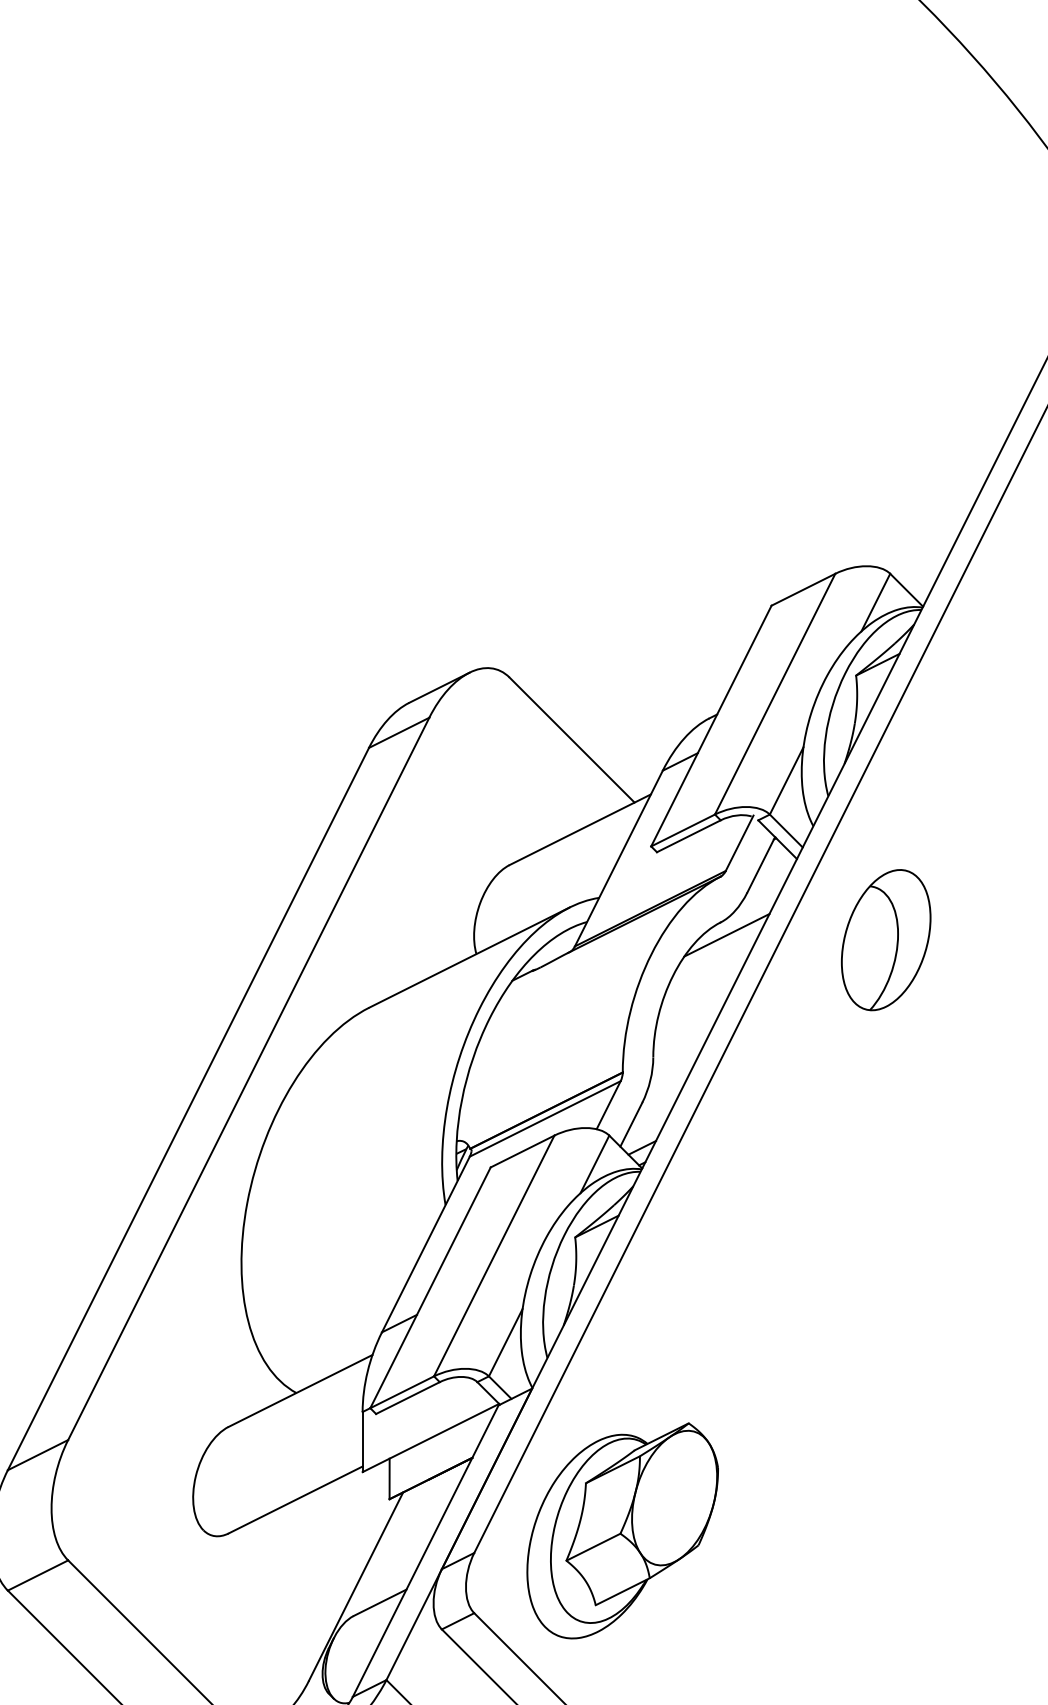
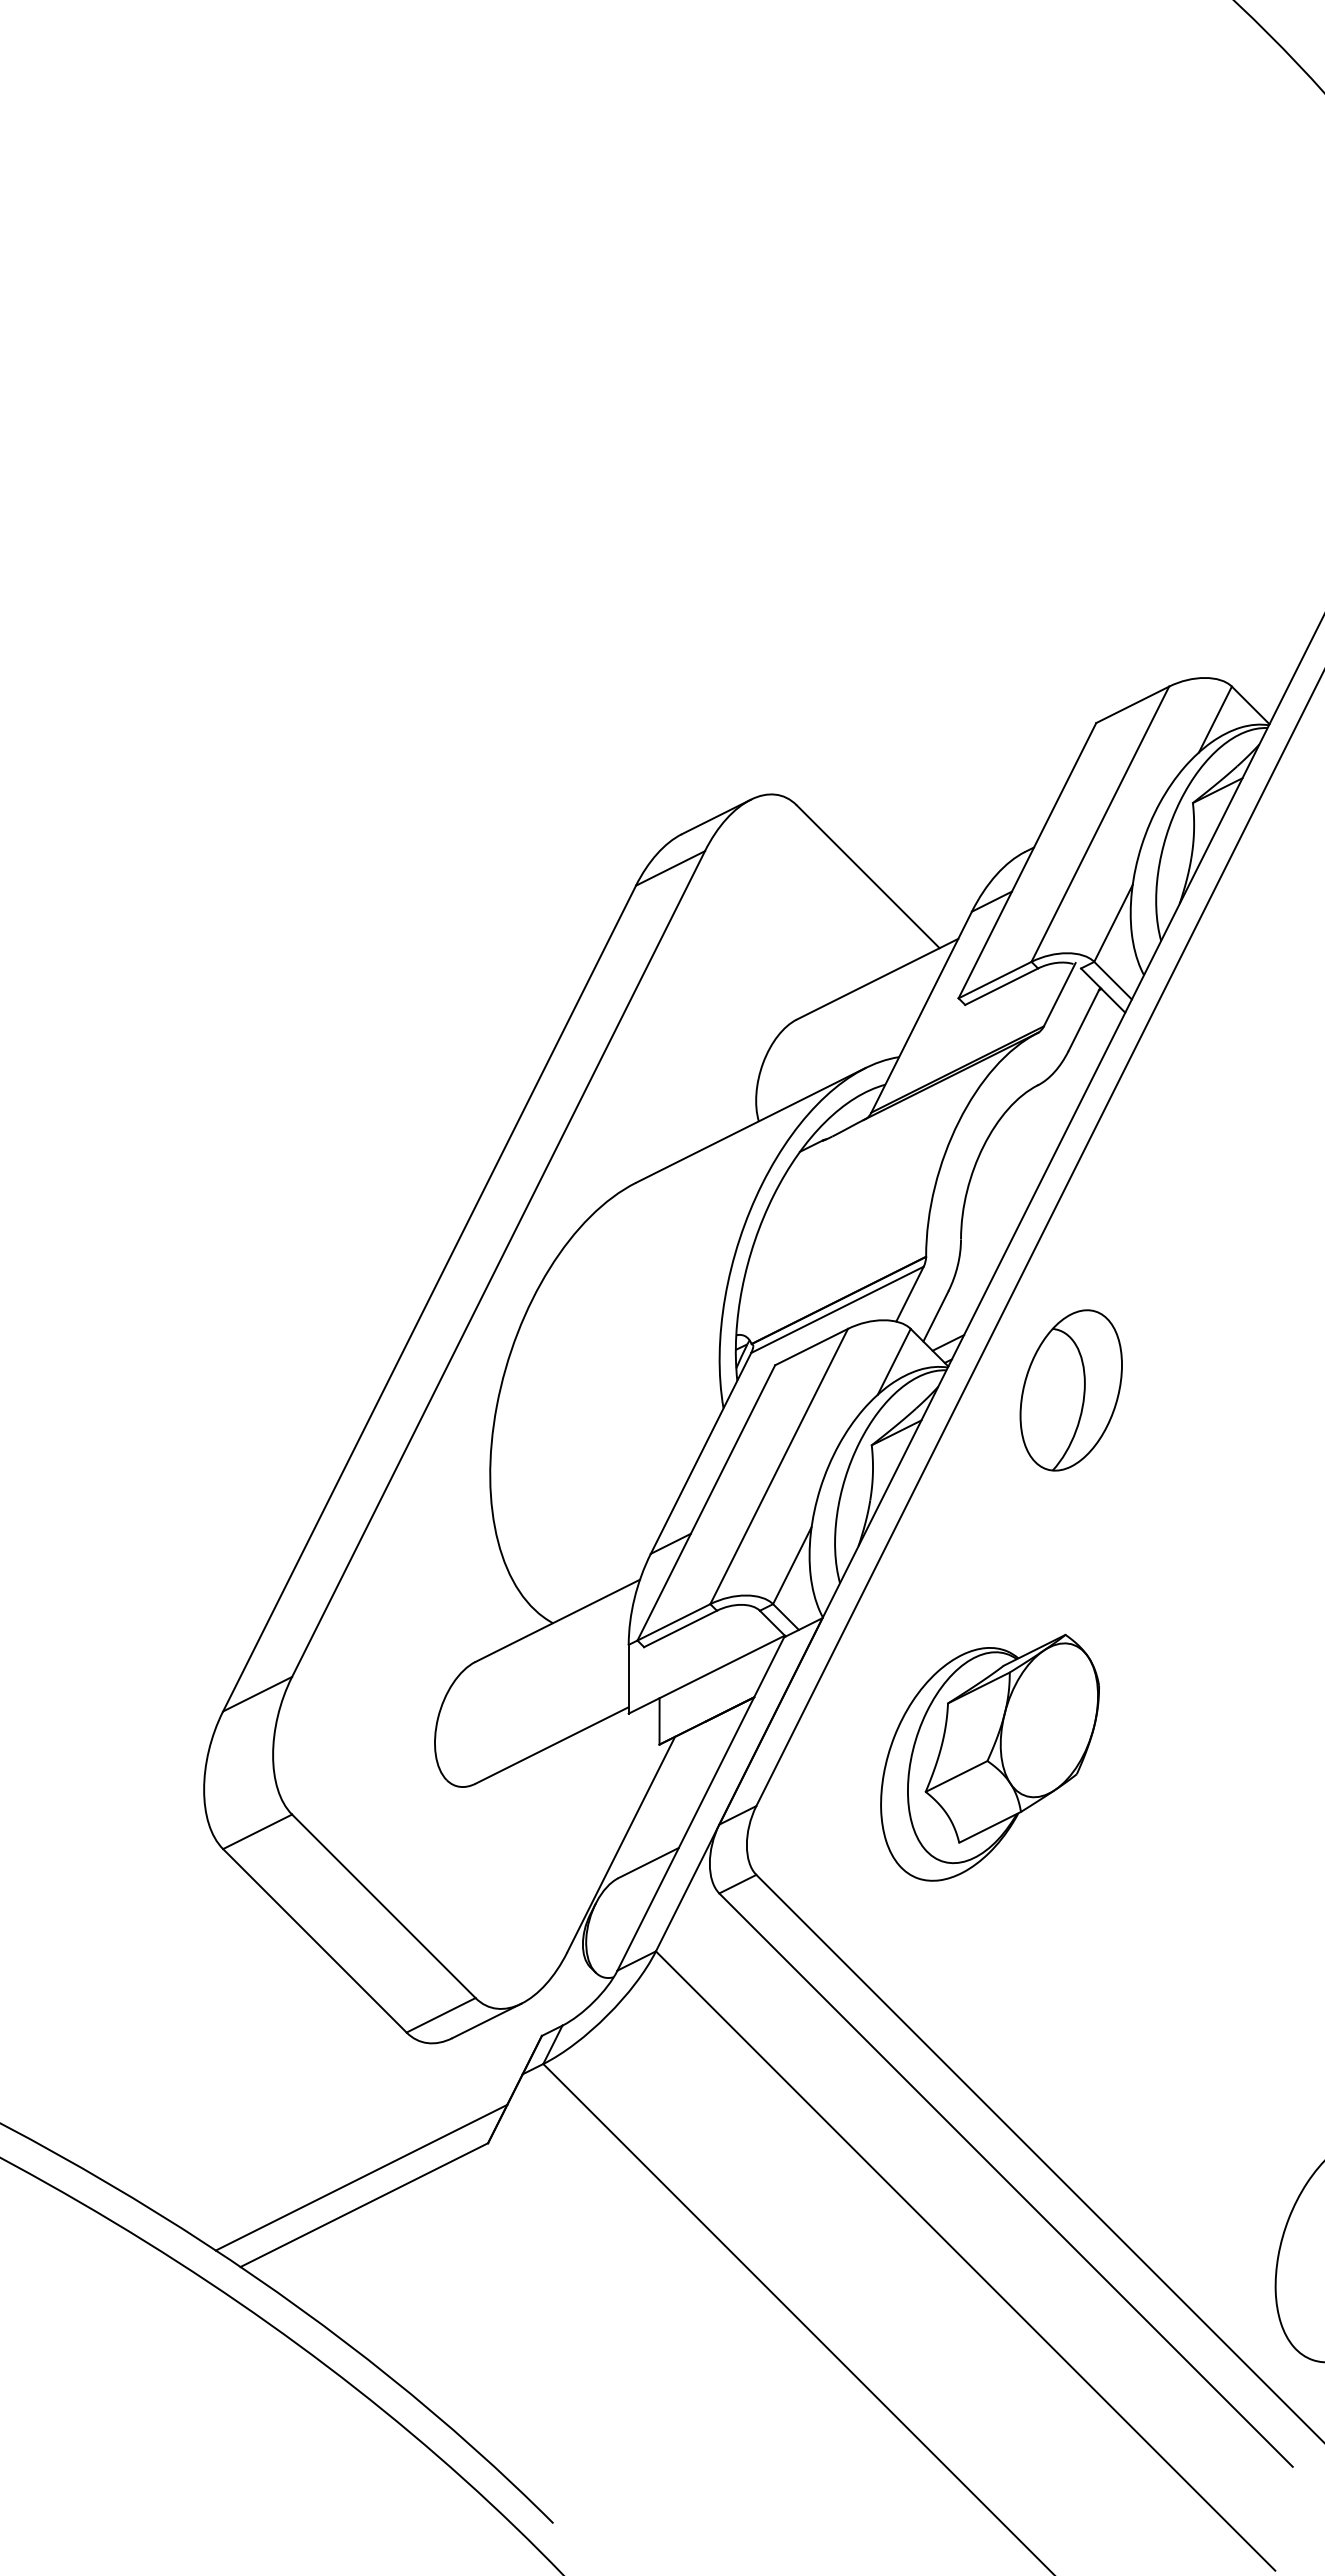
line: (726, 934) -> (1044, 1099), removed
part: (885, 940) -> (1070, 1390), moved
part: (622, 1530) -> (989, 1757), moved

